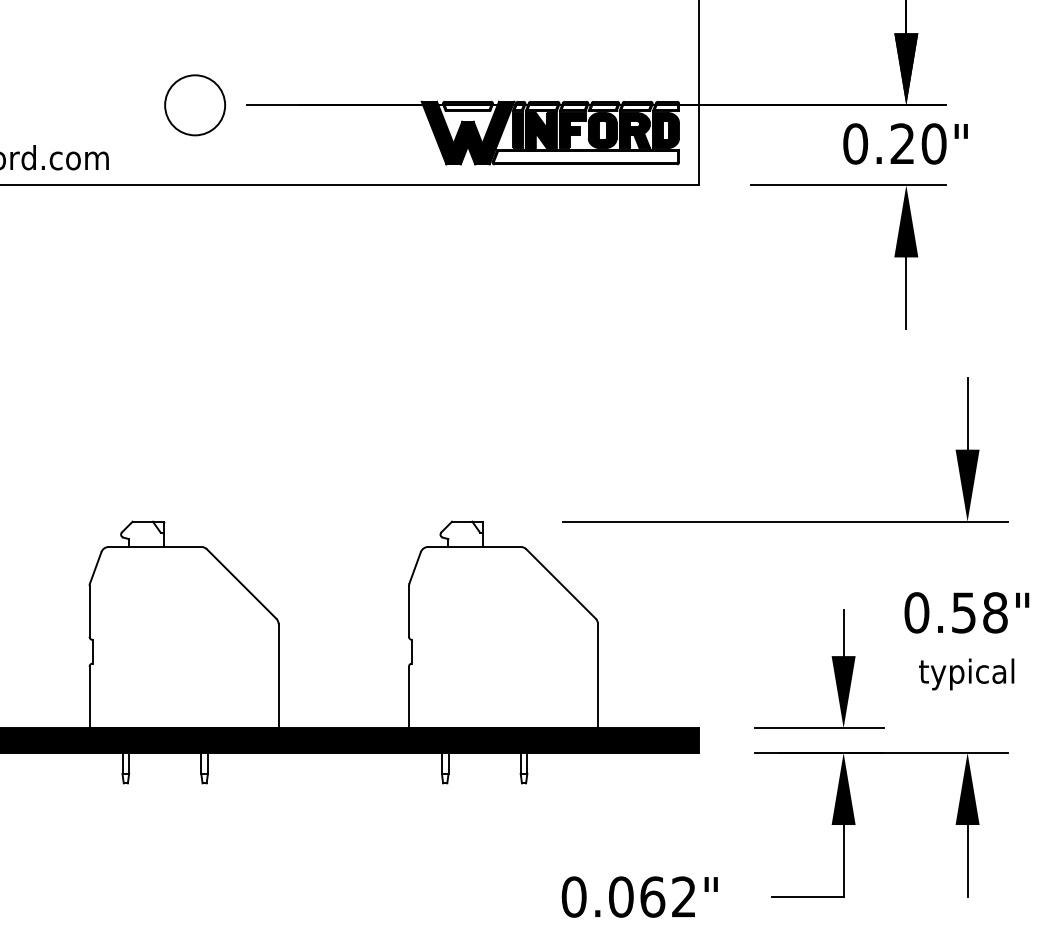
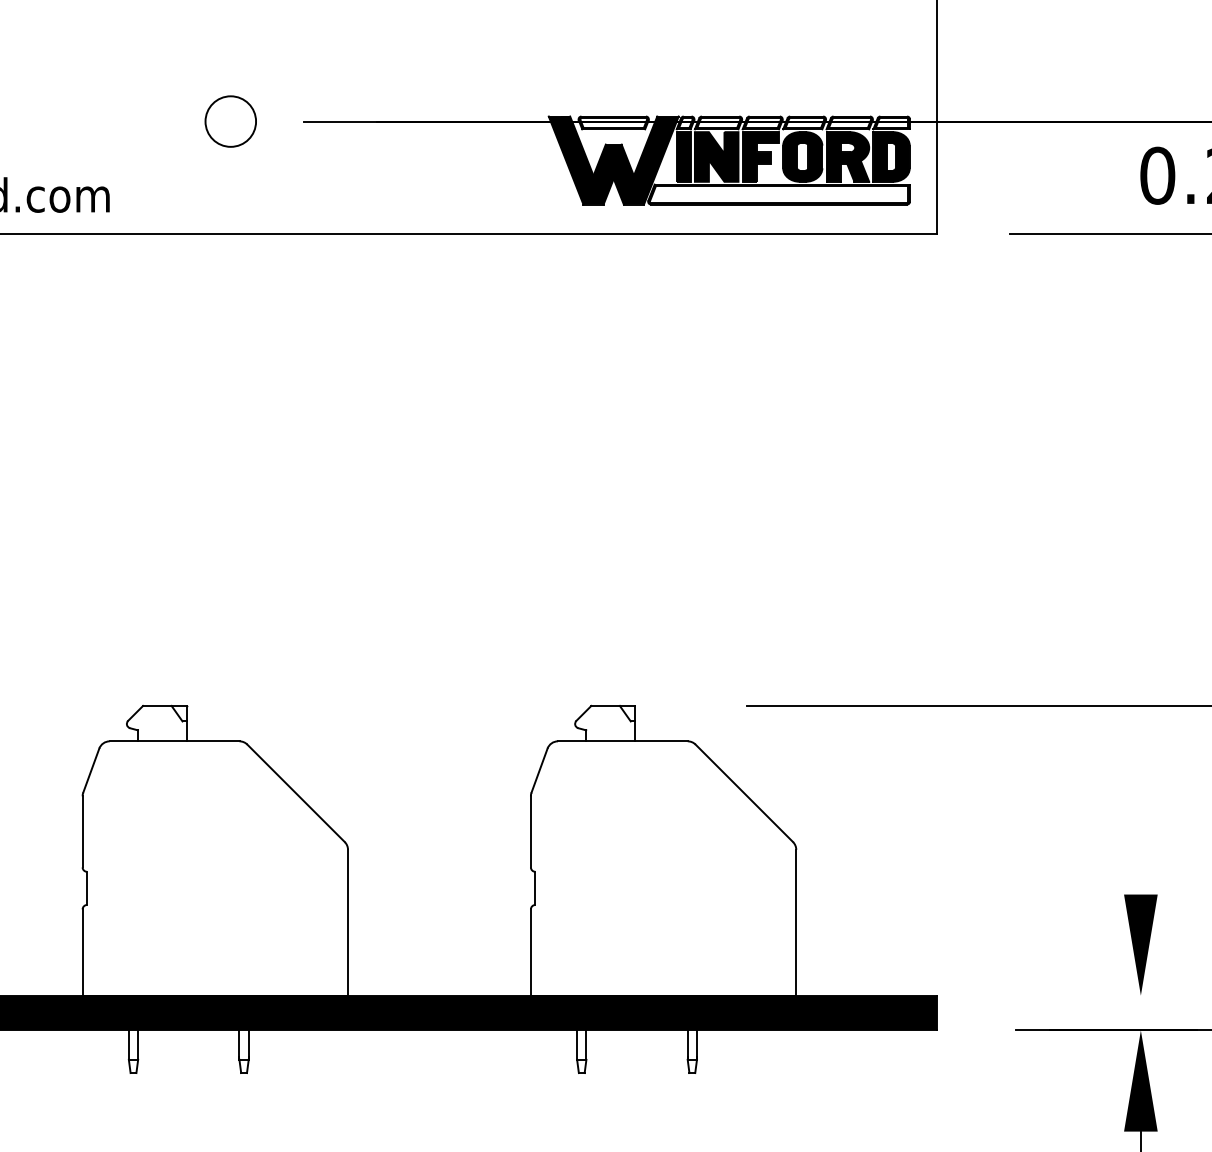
circle: (195, 105) -> (231, 121), size x0.6
line: (843, 633) -> (1140, 862), removed
line: (818, 728) -> (1105, 996), removed

